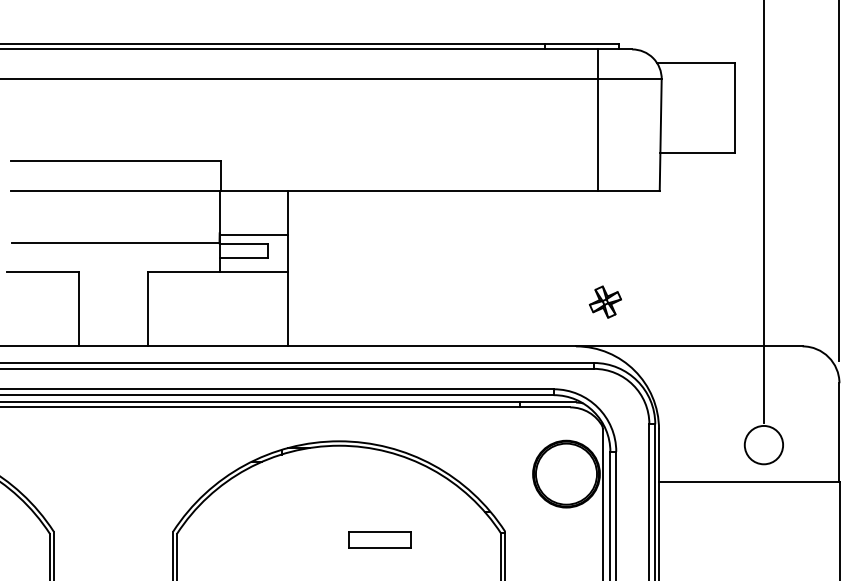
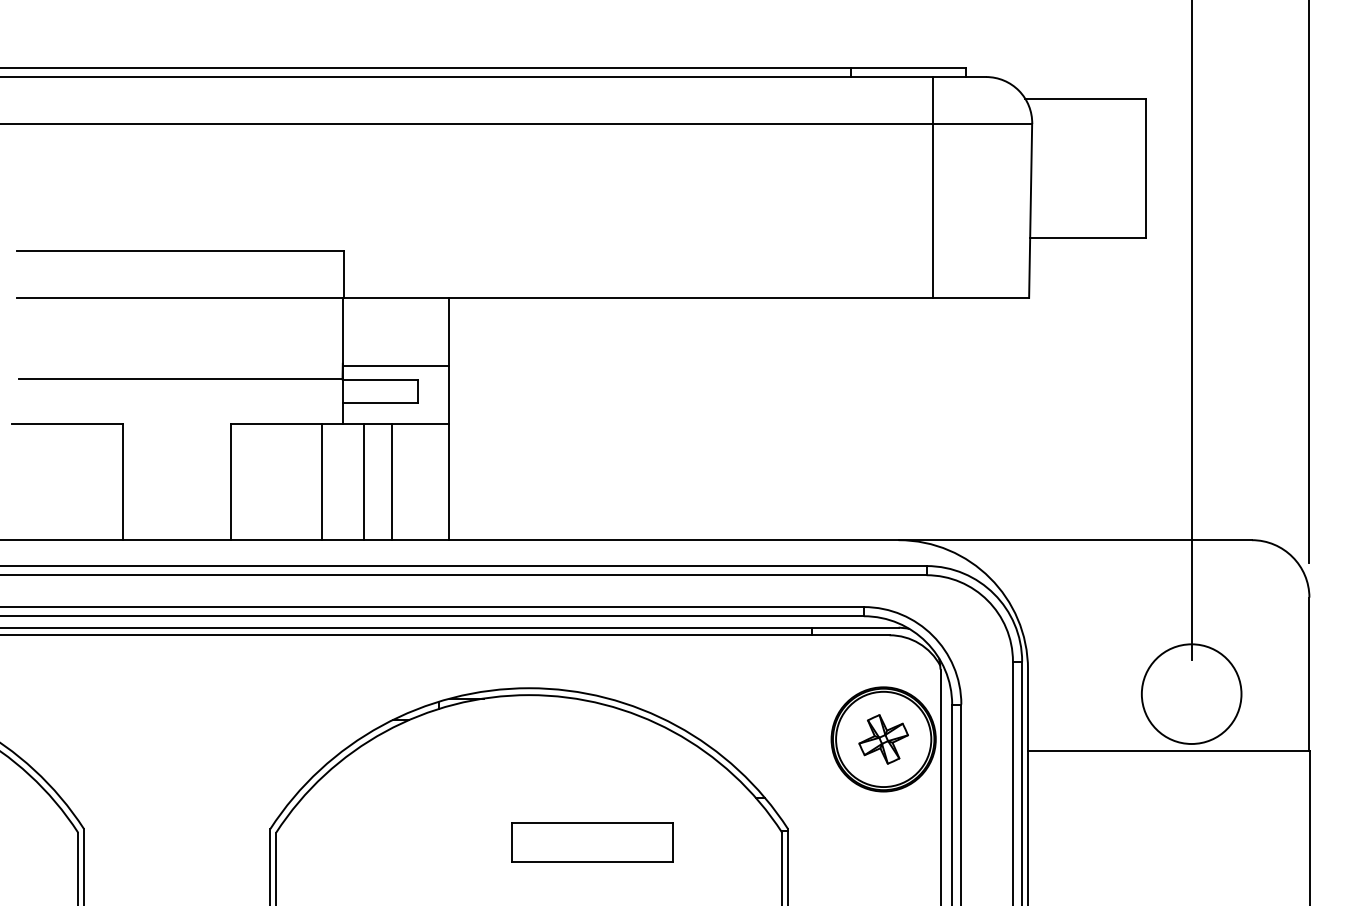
part: (604, 301) -> (882, 738), moved
line: (206, 309) -> (322, 482), added
line: (233, 309) -> (364, 482), added
line: (251, 309) -> (392, 482), added
circle: (763, 445) -> (1190, 694), size x1.67
part: (379, 539) -> (592, 841), size x1.67

